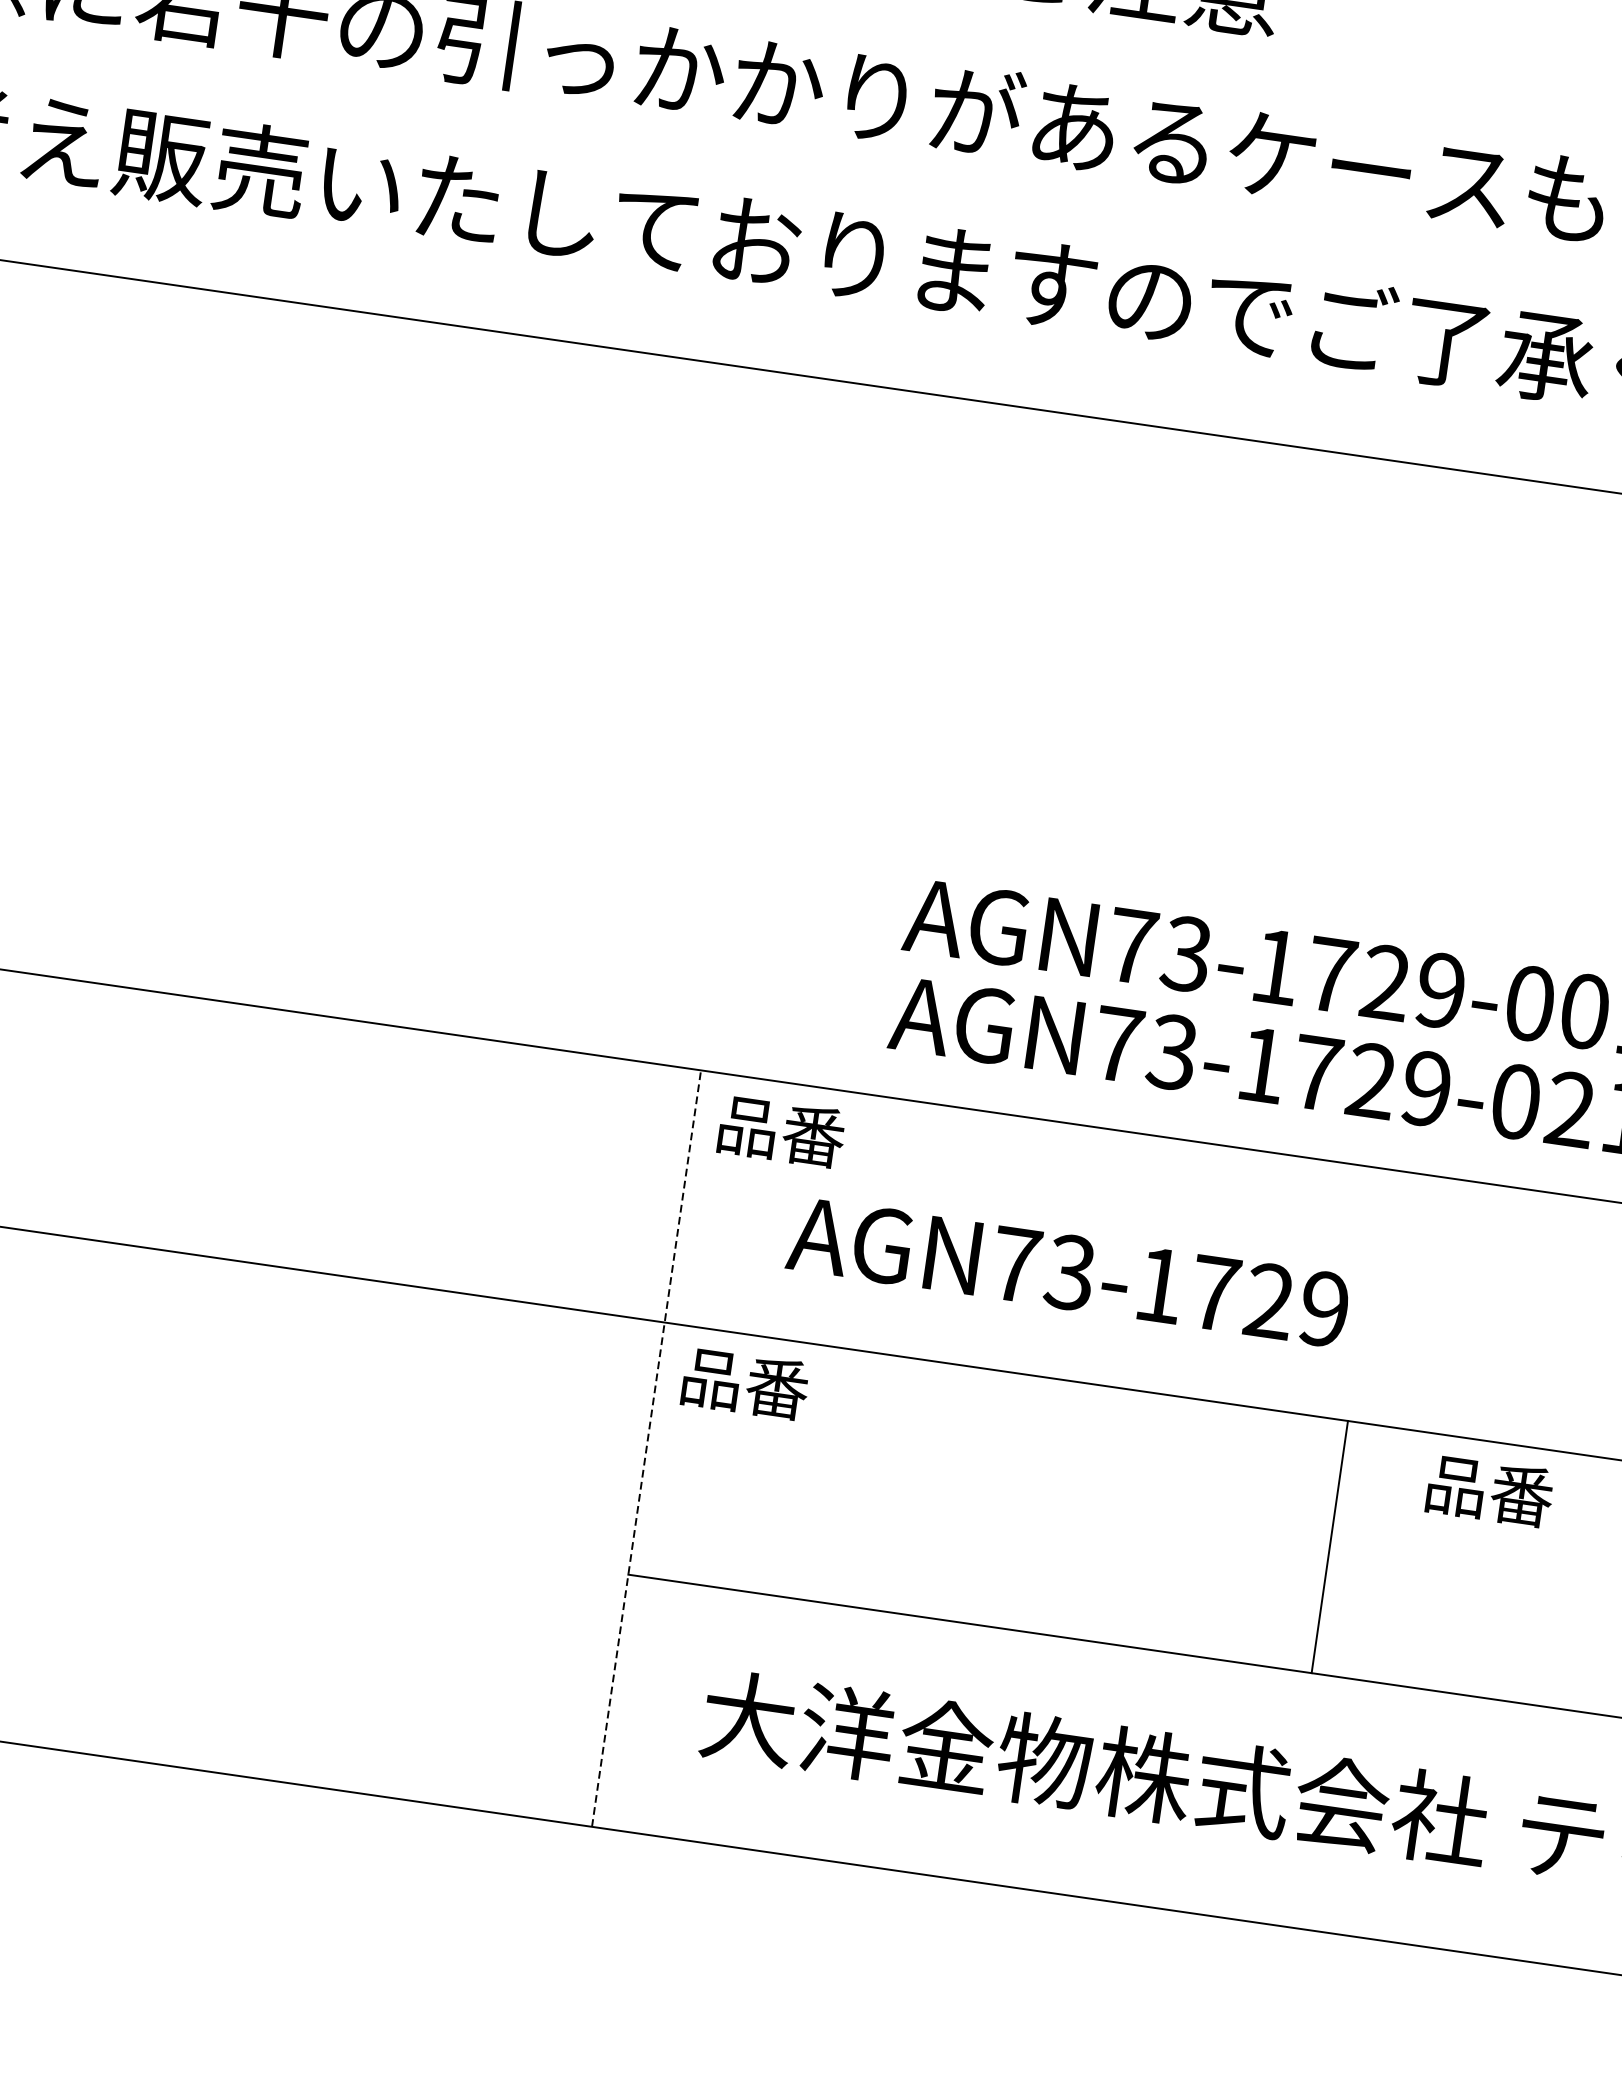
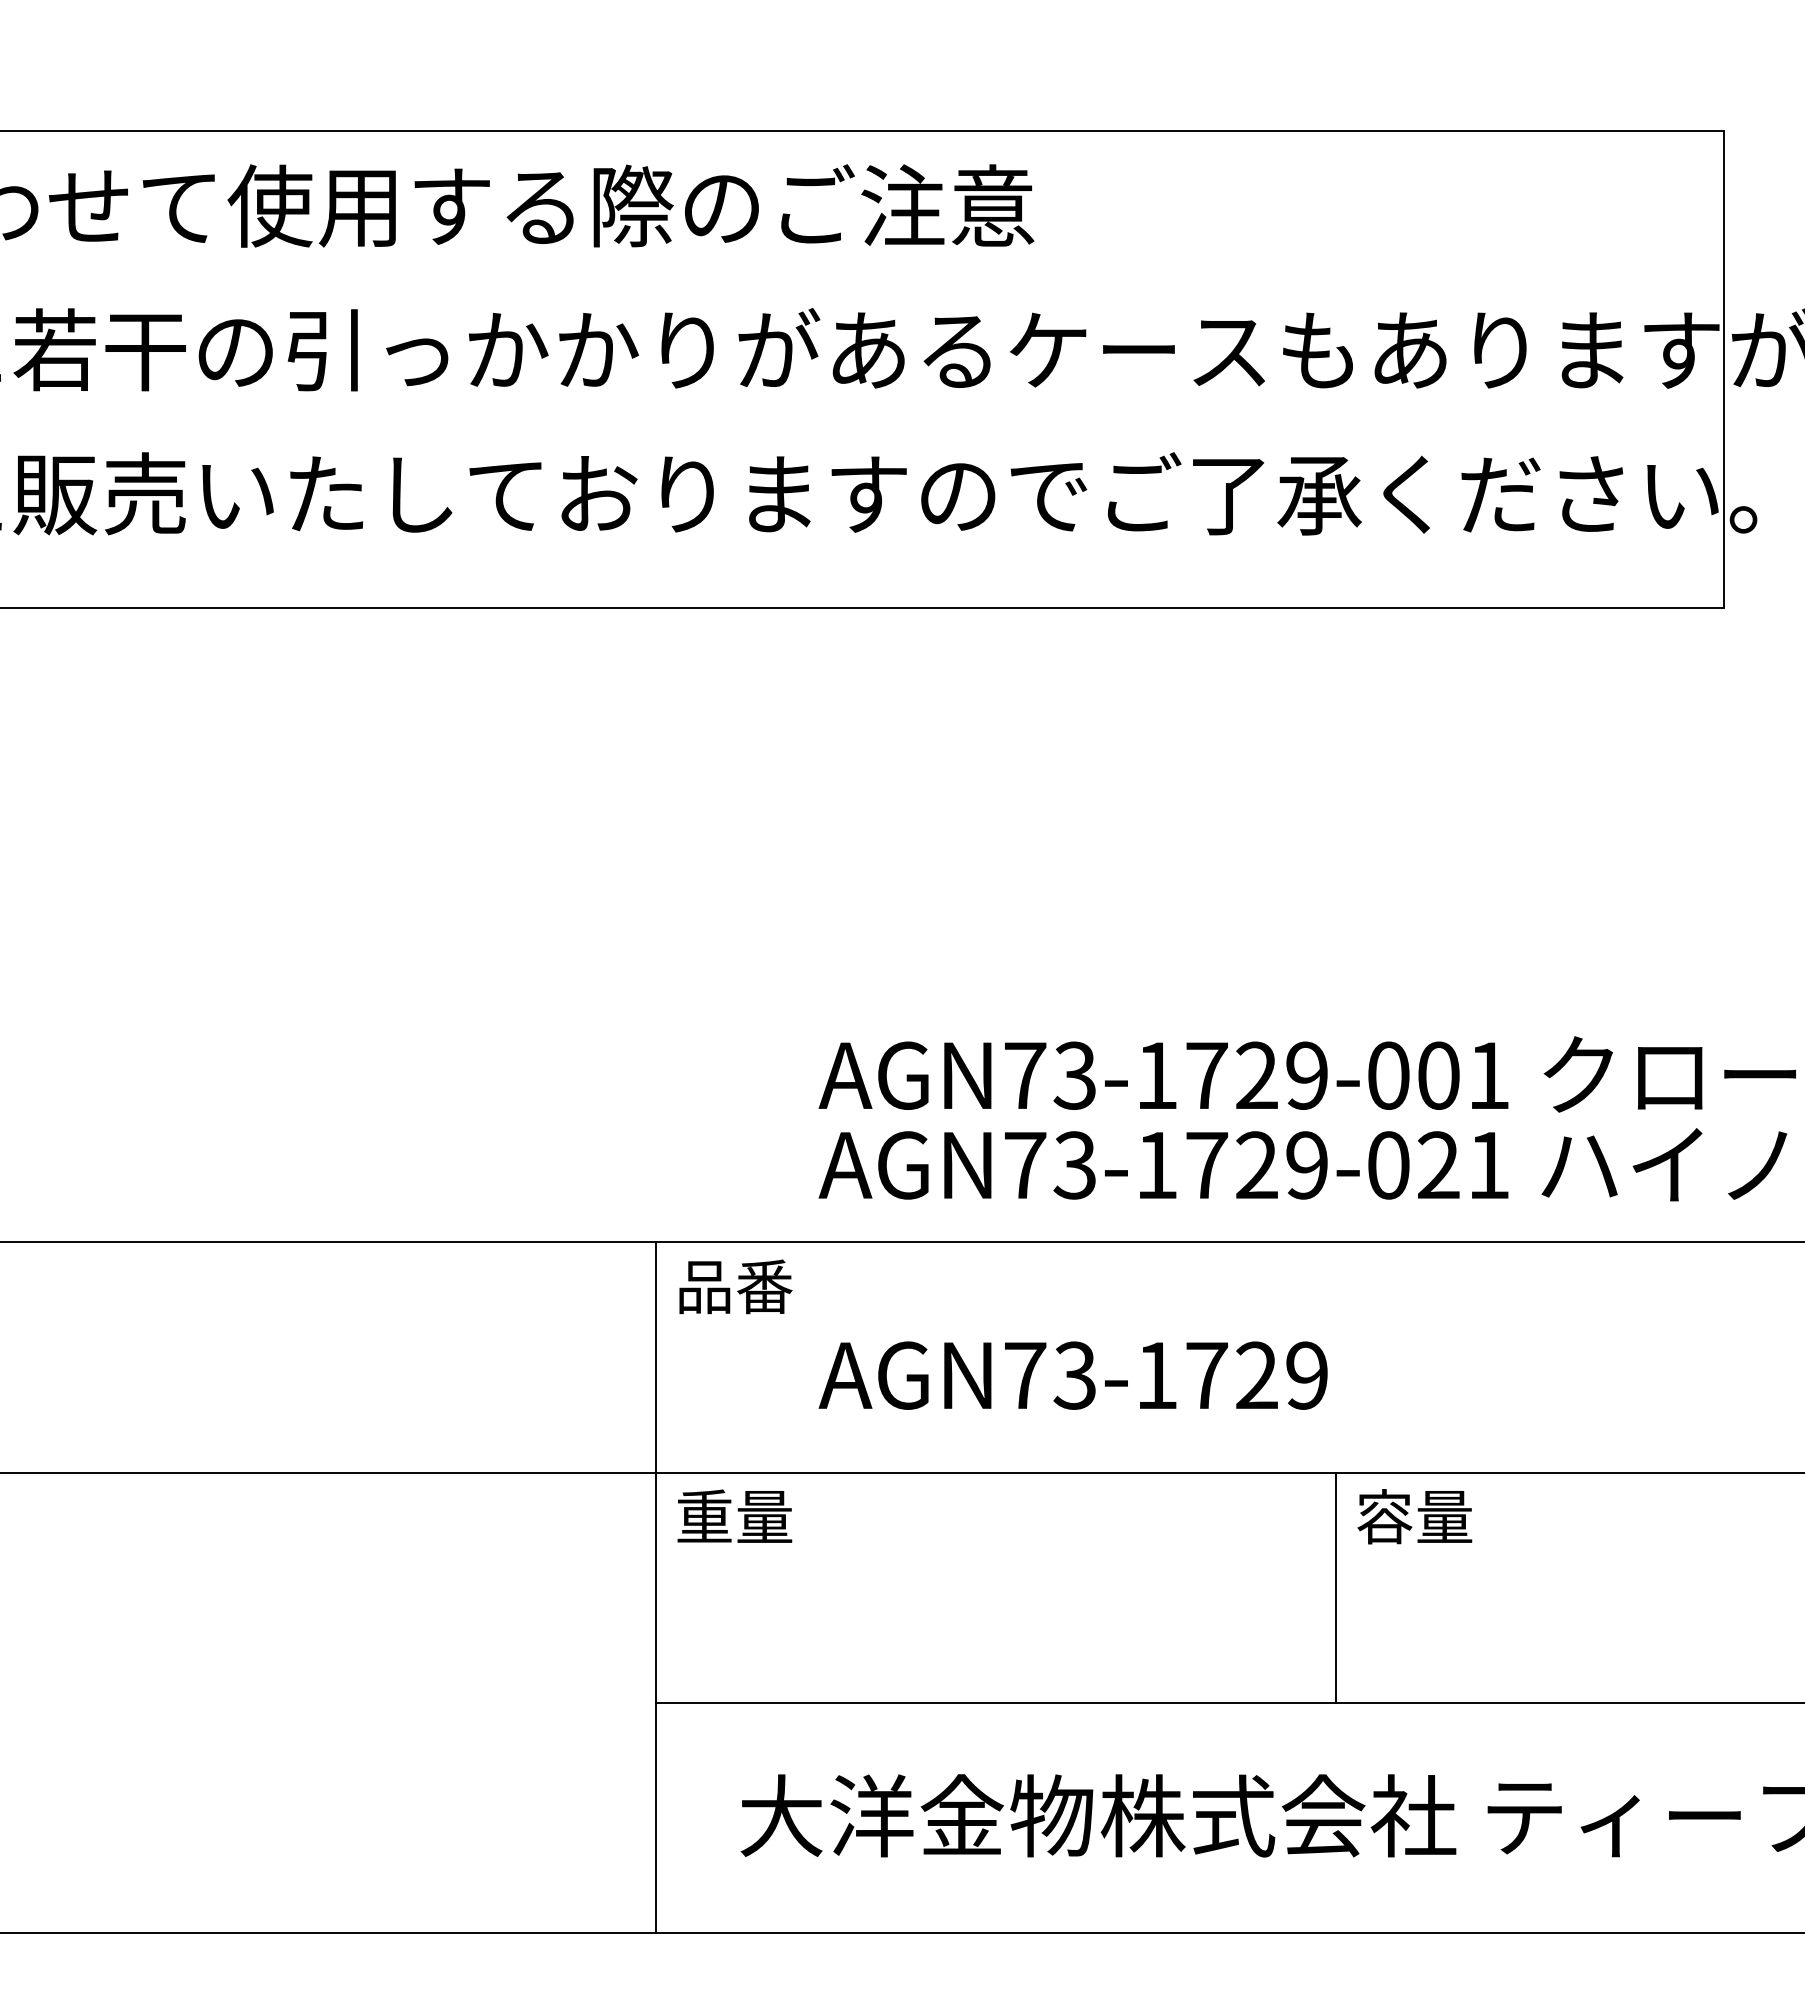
text: (1067, 1272) -> (1072, 1375), moved
text: (744, 1383) -> (734, 1516), 品番 -> 重量
line: (646, 1448) -> (655, 1587), dashed -> solid
text: (1488, 1490) -> (1414, 1516), 品番 -> 容量
line: (1329, 1546) -> (1335, 1587), moved

